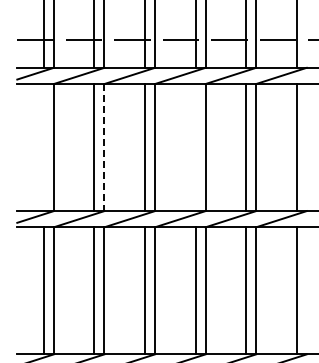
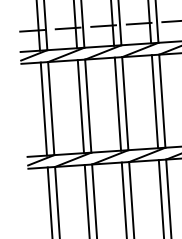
line: (43, 147) -> (43, 109), added
line: (104, 147) -> (88, 106), dashed -> solid
line: (195, 147) -> (154, 101), added

